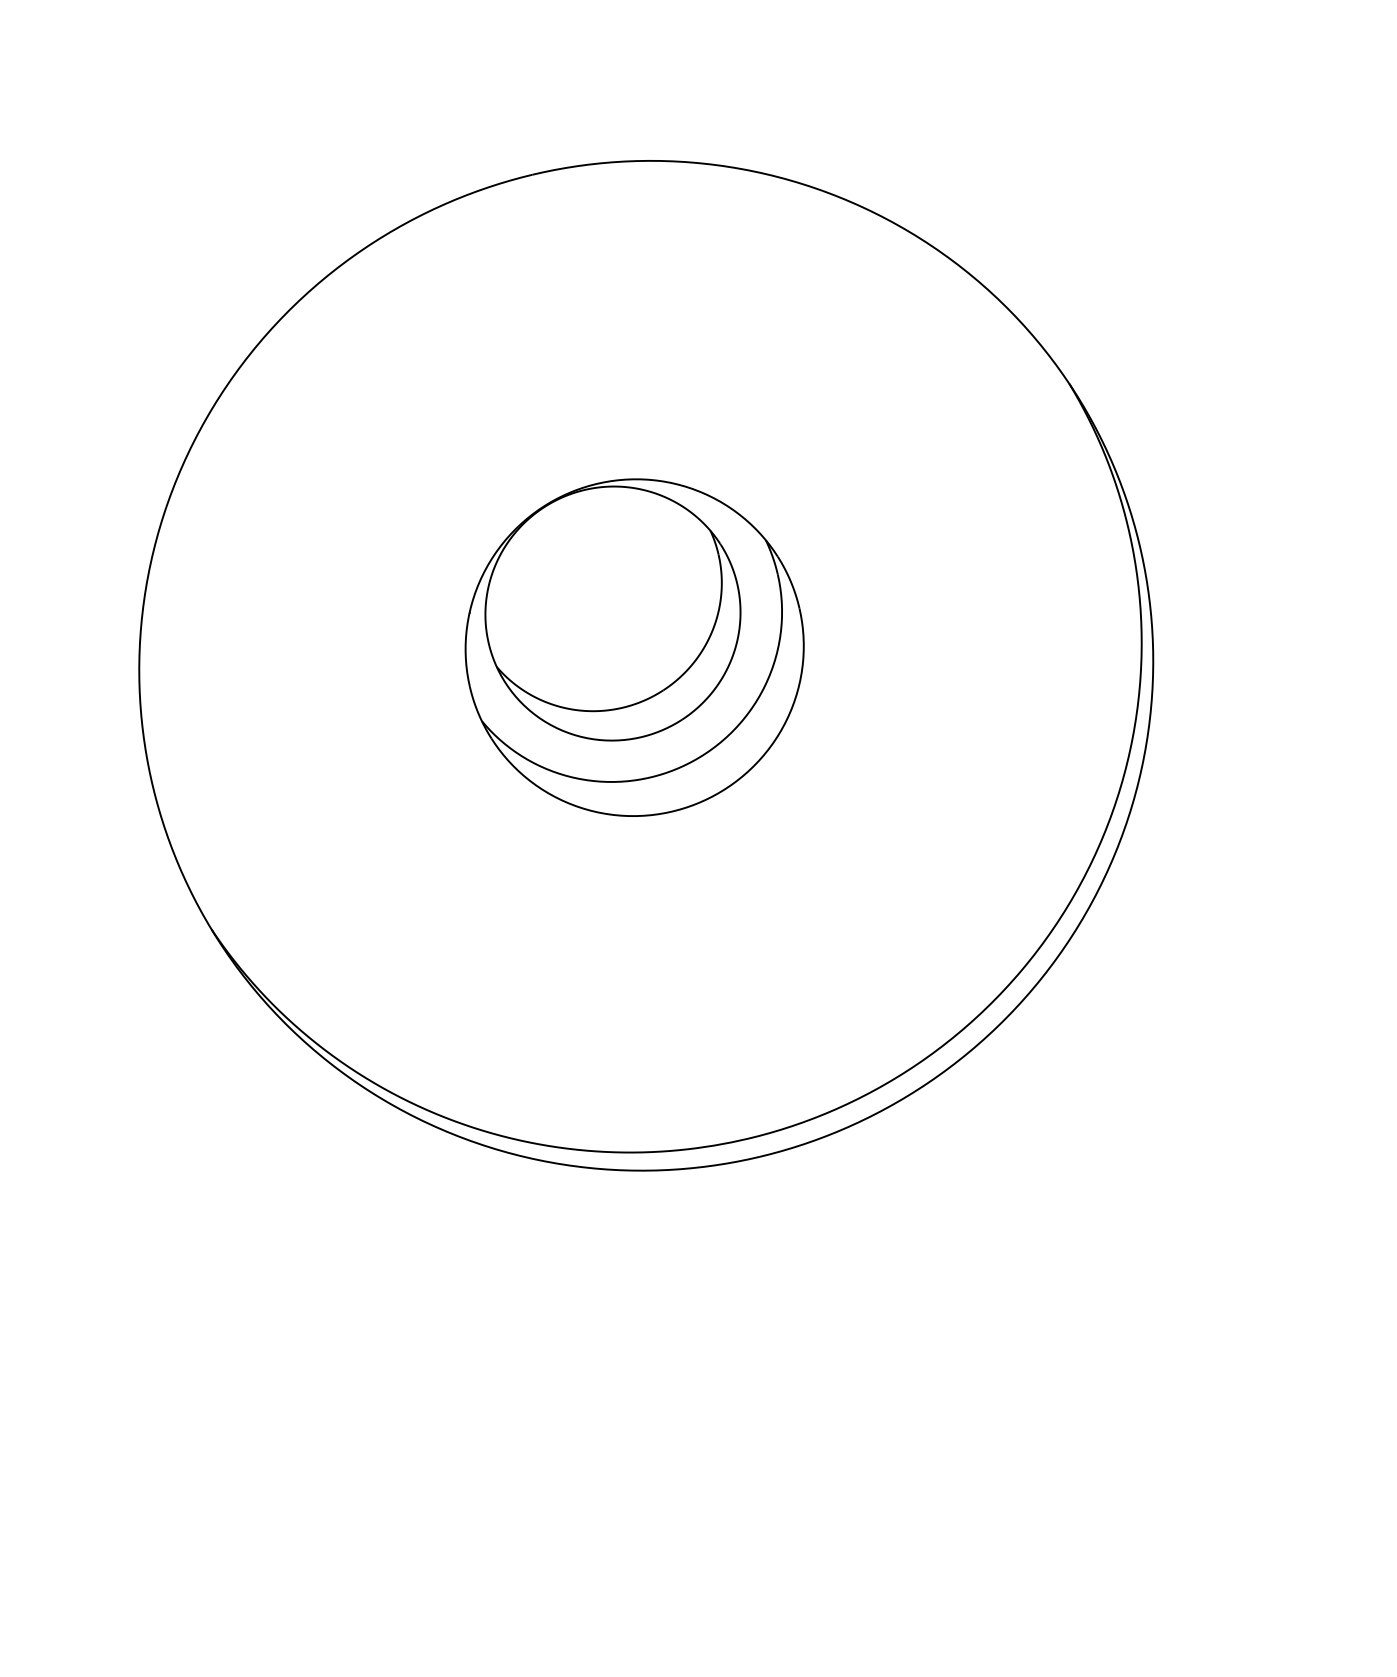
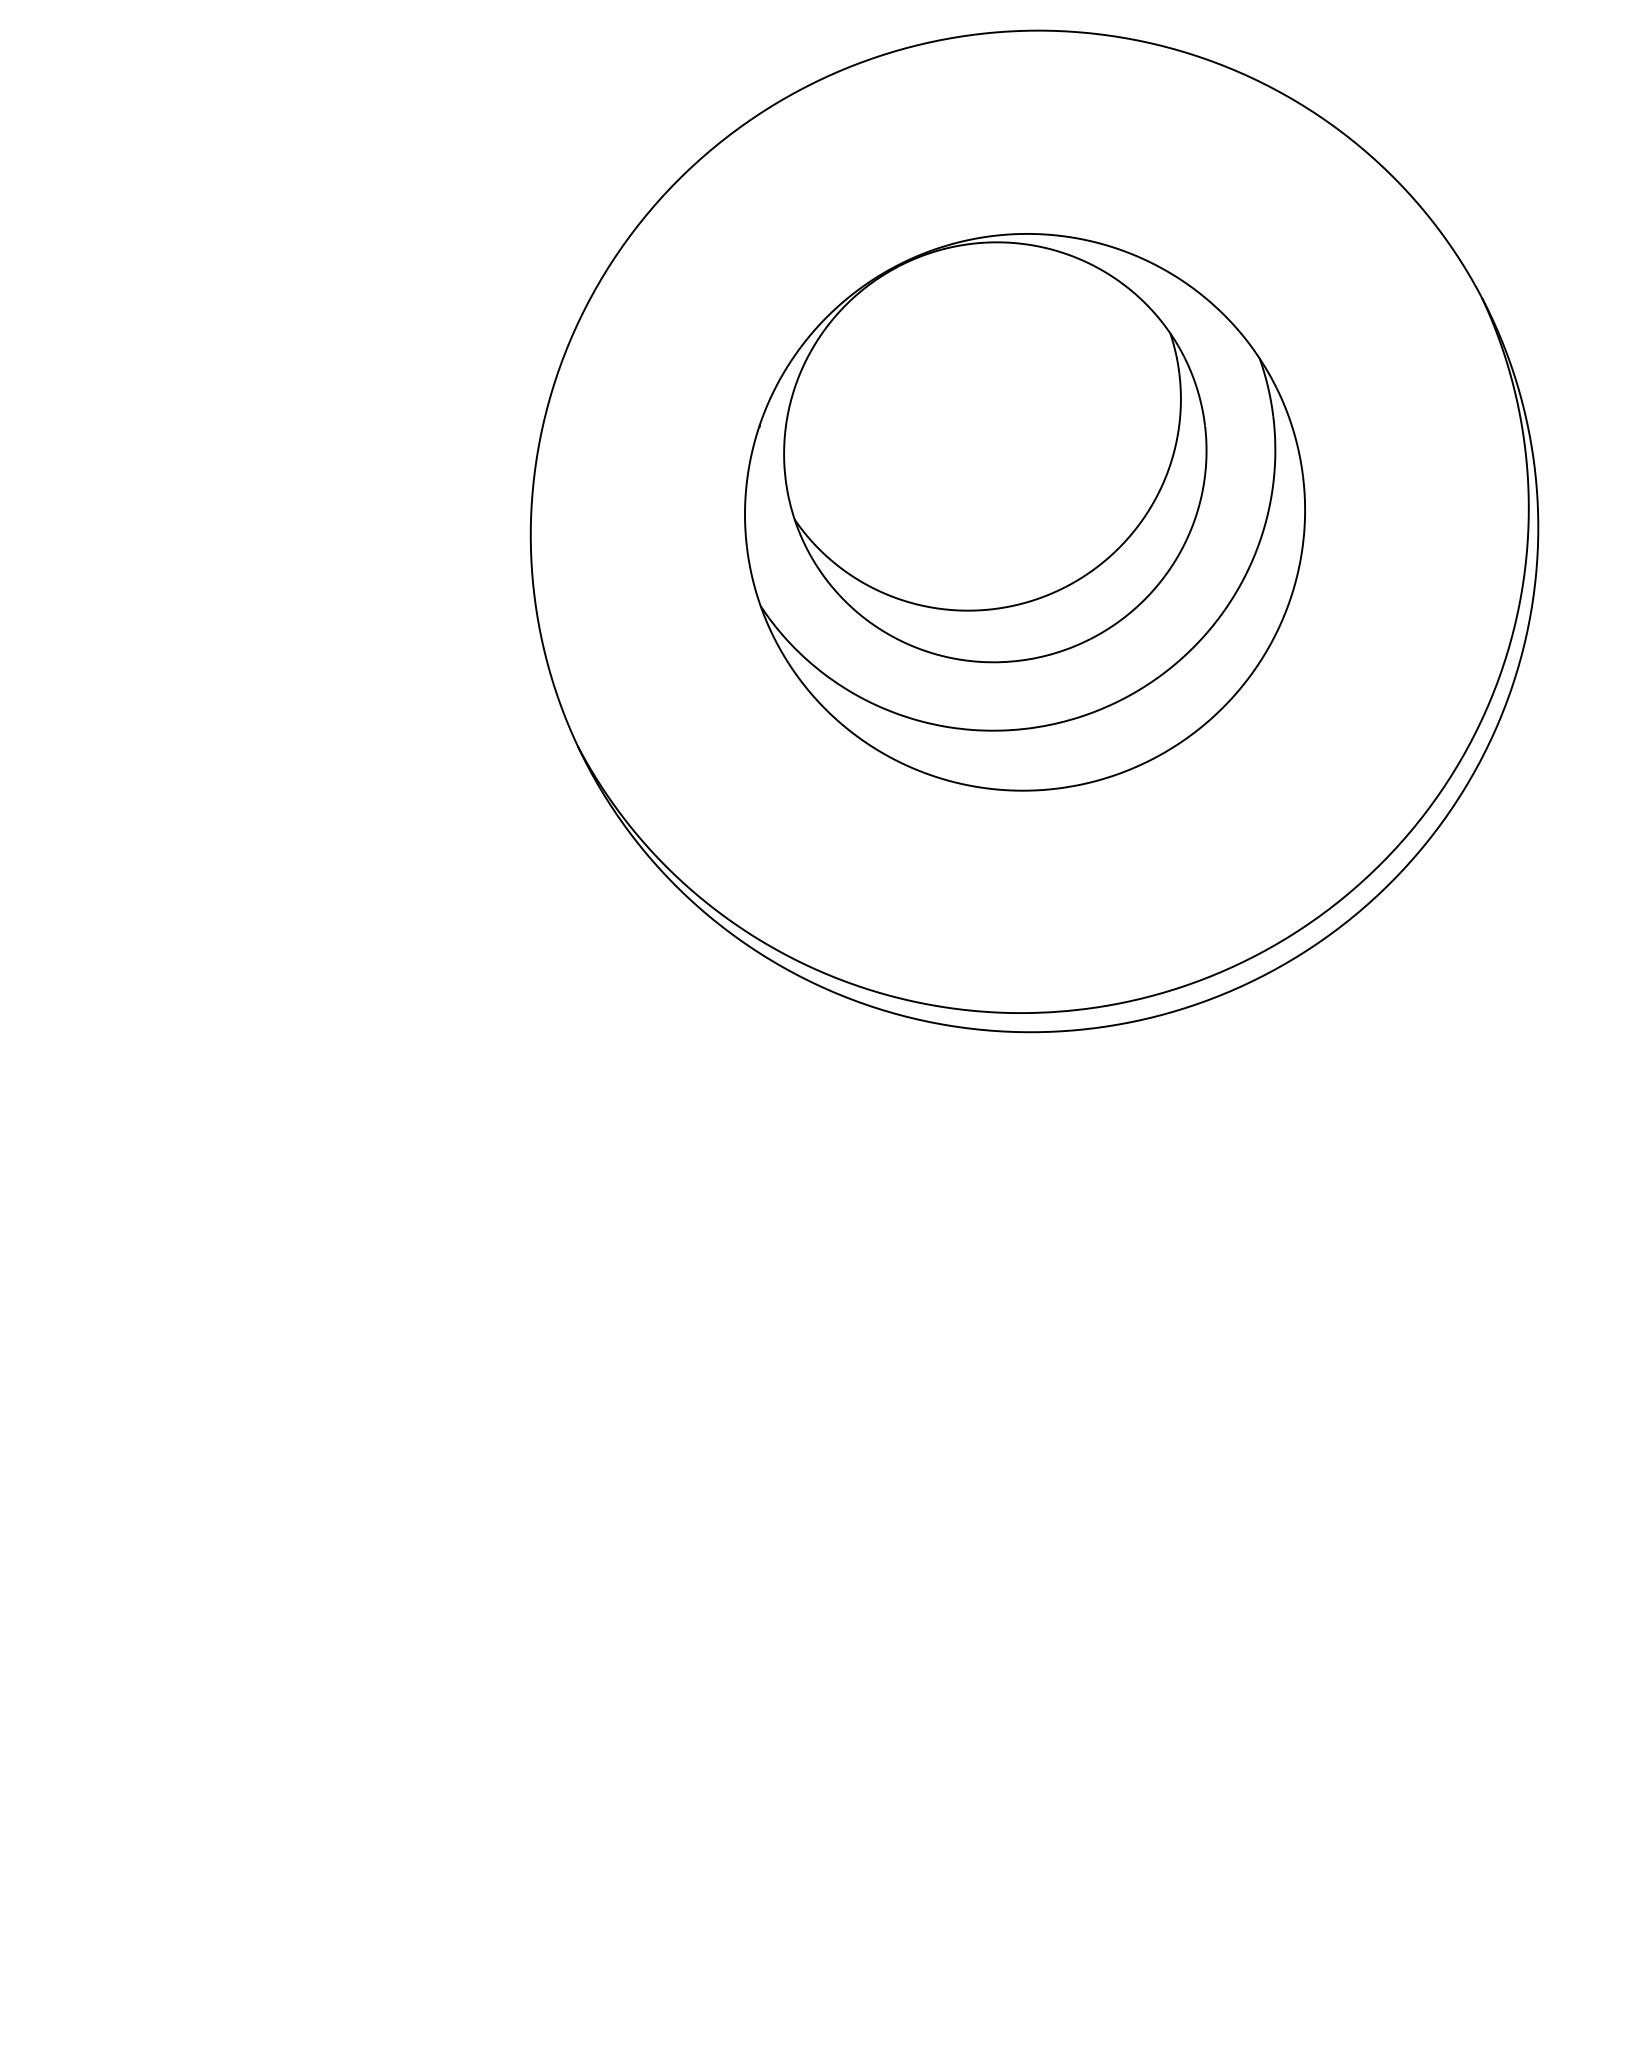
part: (634, 647) -> (1024, 512), size x1.67

